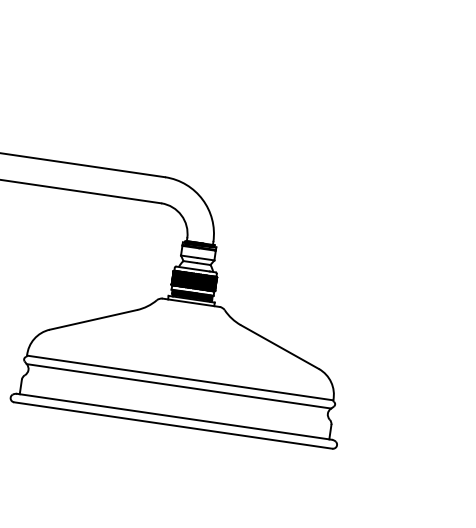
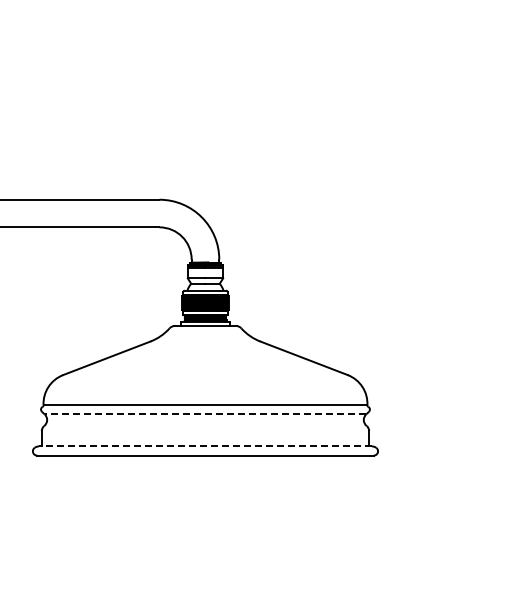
line: (178, 386) -> (205, 414), solid -> dashed
line: (173, 416) -> (204, 446), solid -> dashed

